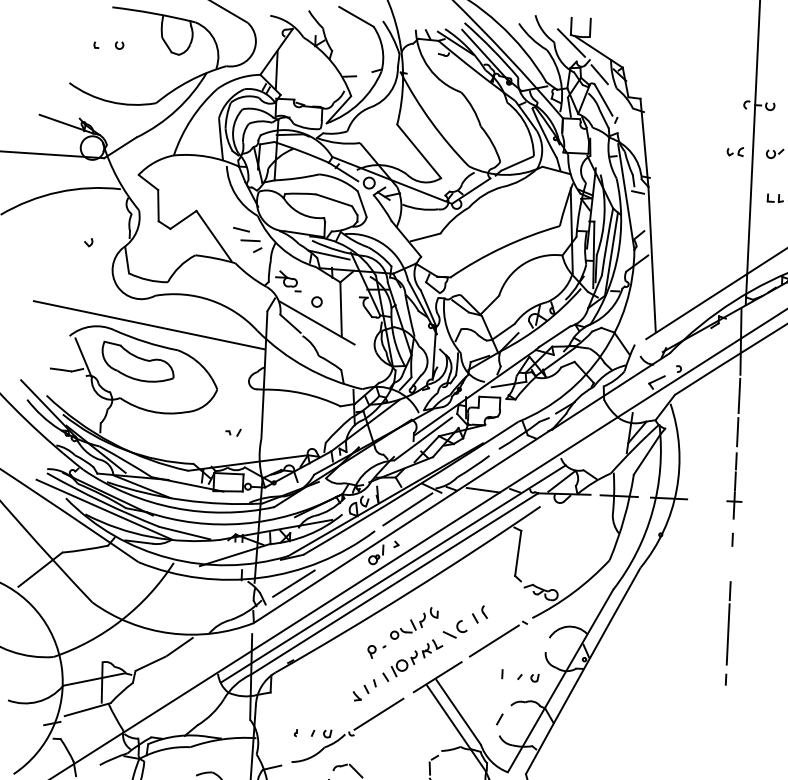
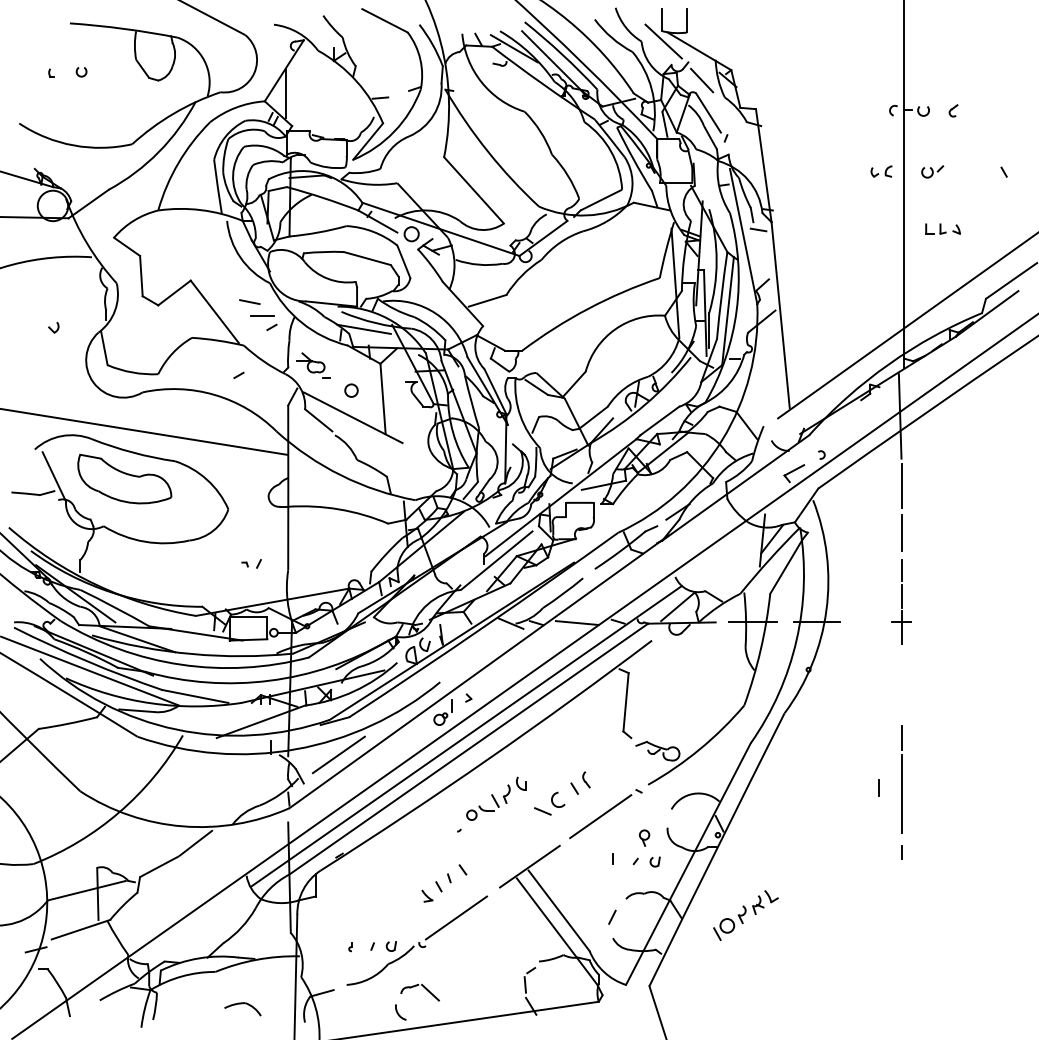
line: (230, 286) -> (238, 375), added
line: (407, 509) -> (480, 652), removed
line: (732, 539) -> (878, 787), moved
part: (371, 651) -> (644, 837), moved
part: (416, 658) -> (745, 915), moved

